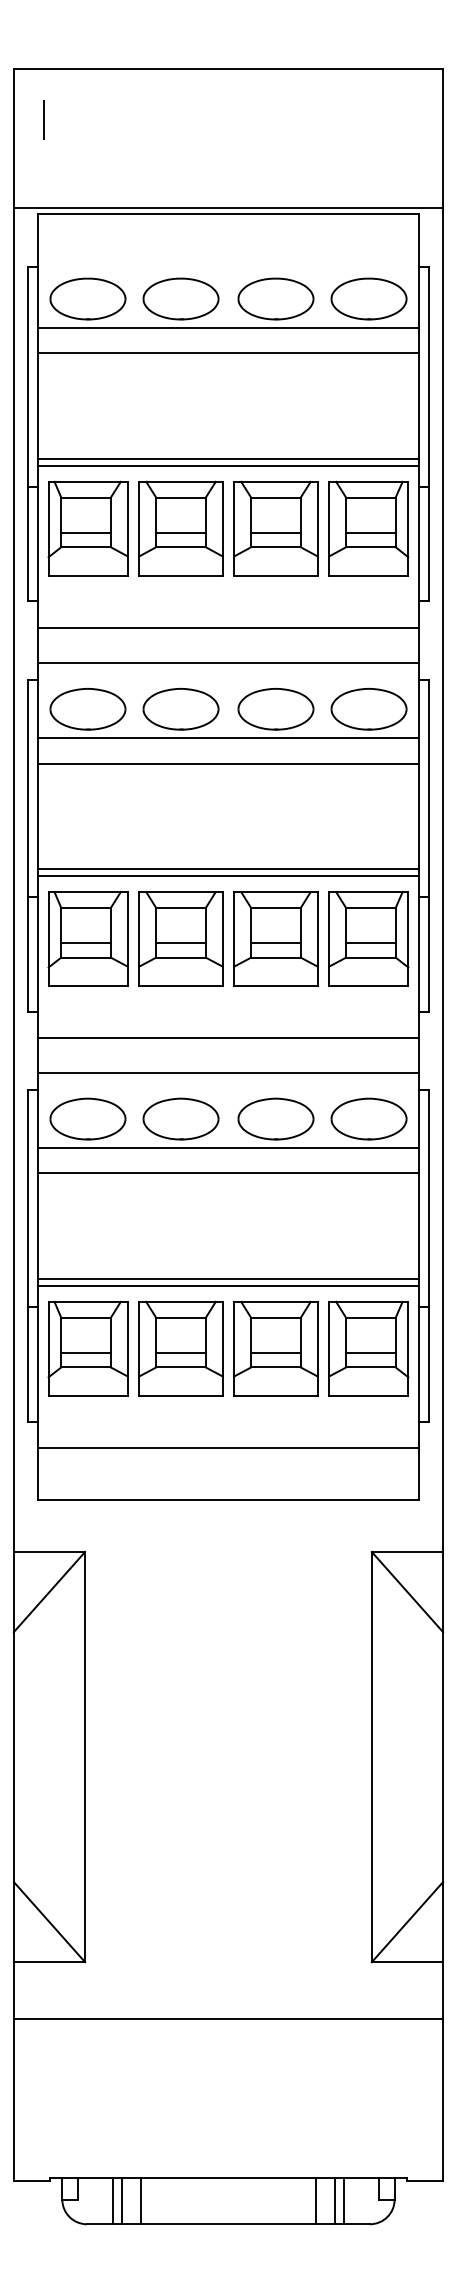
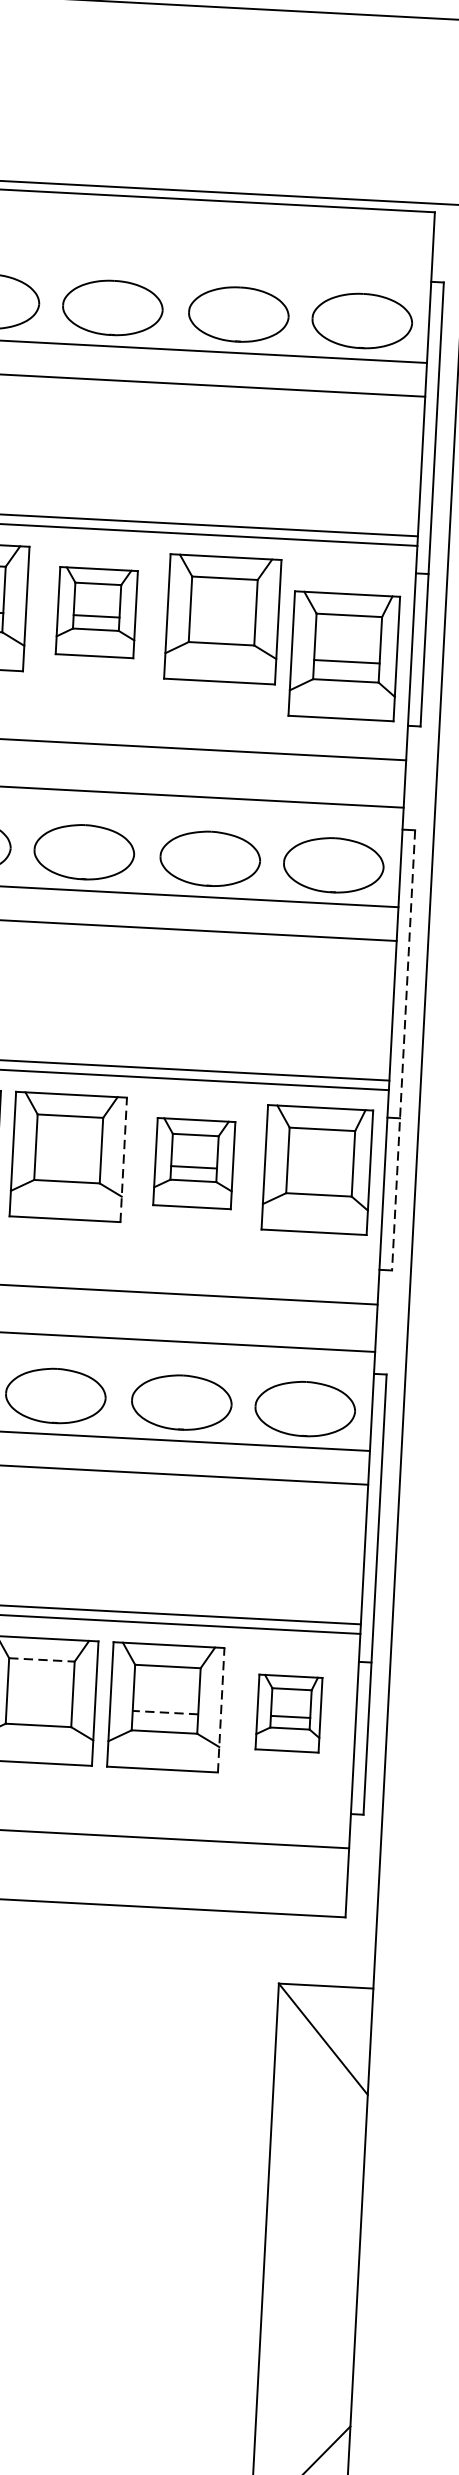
part: (180, 528) -> (96, 612), size x0.7
part: (368, 528) -> (343, 655), moved
line: (275, 532) -> (221, 624), removed
line: (428, 845) -> (403, 1050), solid -> dashed
line: (222, 938) -> (123, 1159), solid -> dashed
part: (275, 938) -> (193, 1162), size x0.7
line: (180, 942) -> (67, 1161), removed
line: (370, 942) -> (319, 1174), removed
line: (181, 1318) -> (42, 1660), solid -> dashed
line: (317, 1348) -> (220, 1709), solid -> dashed
part: (368, 1348) -> (288, 1713), size x0.6
line: (180, 1352) -> (38, 1705), removed
line: (275, 1352) -> (164, 1712), solid -> dashed

